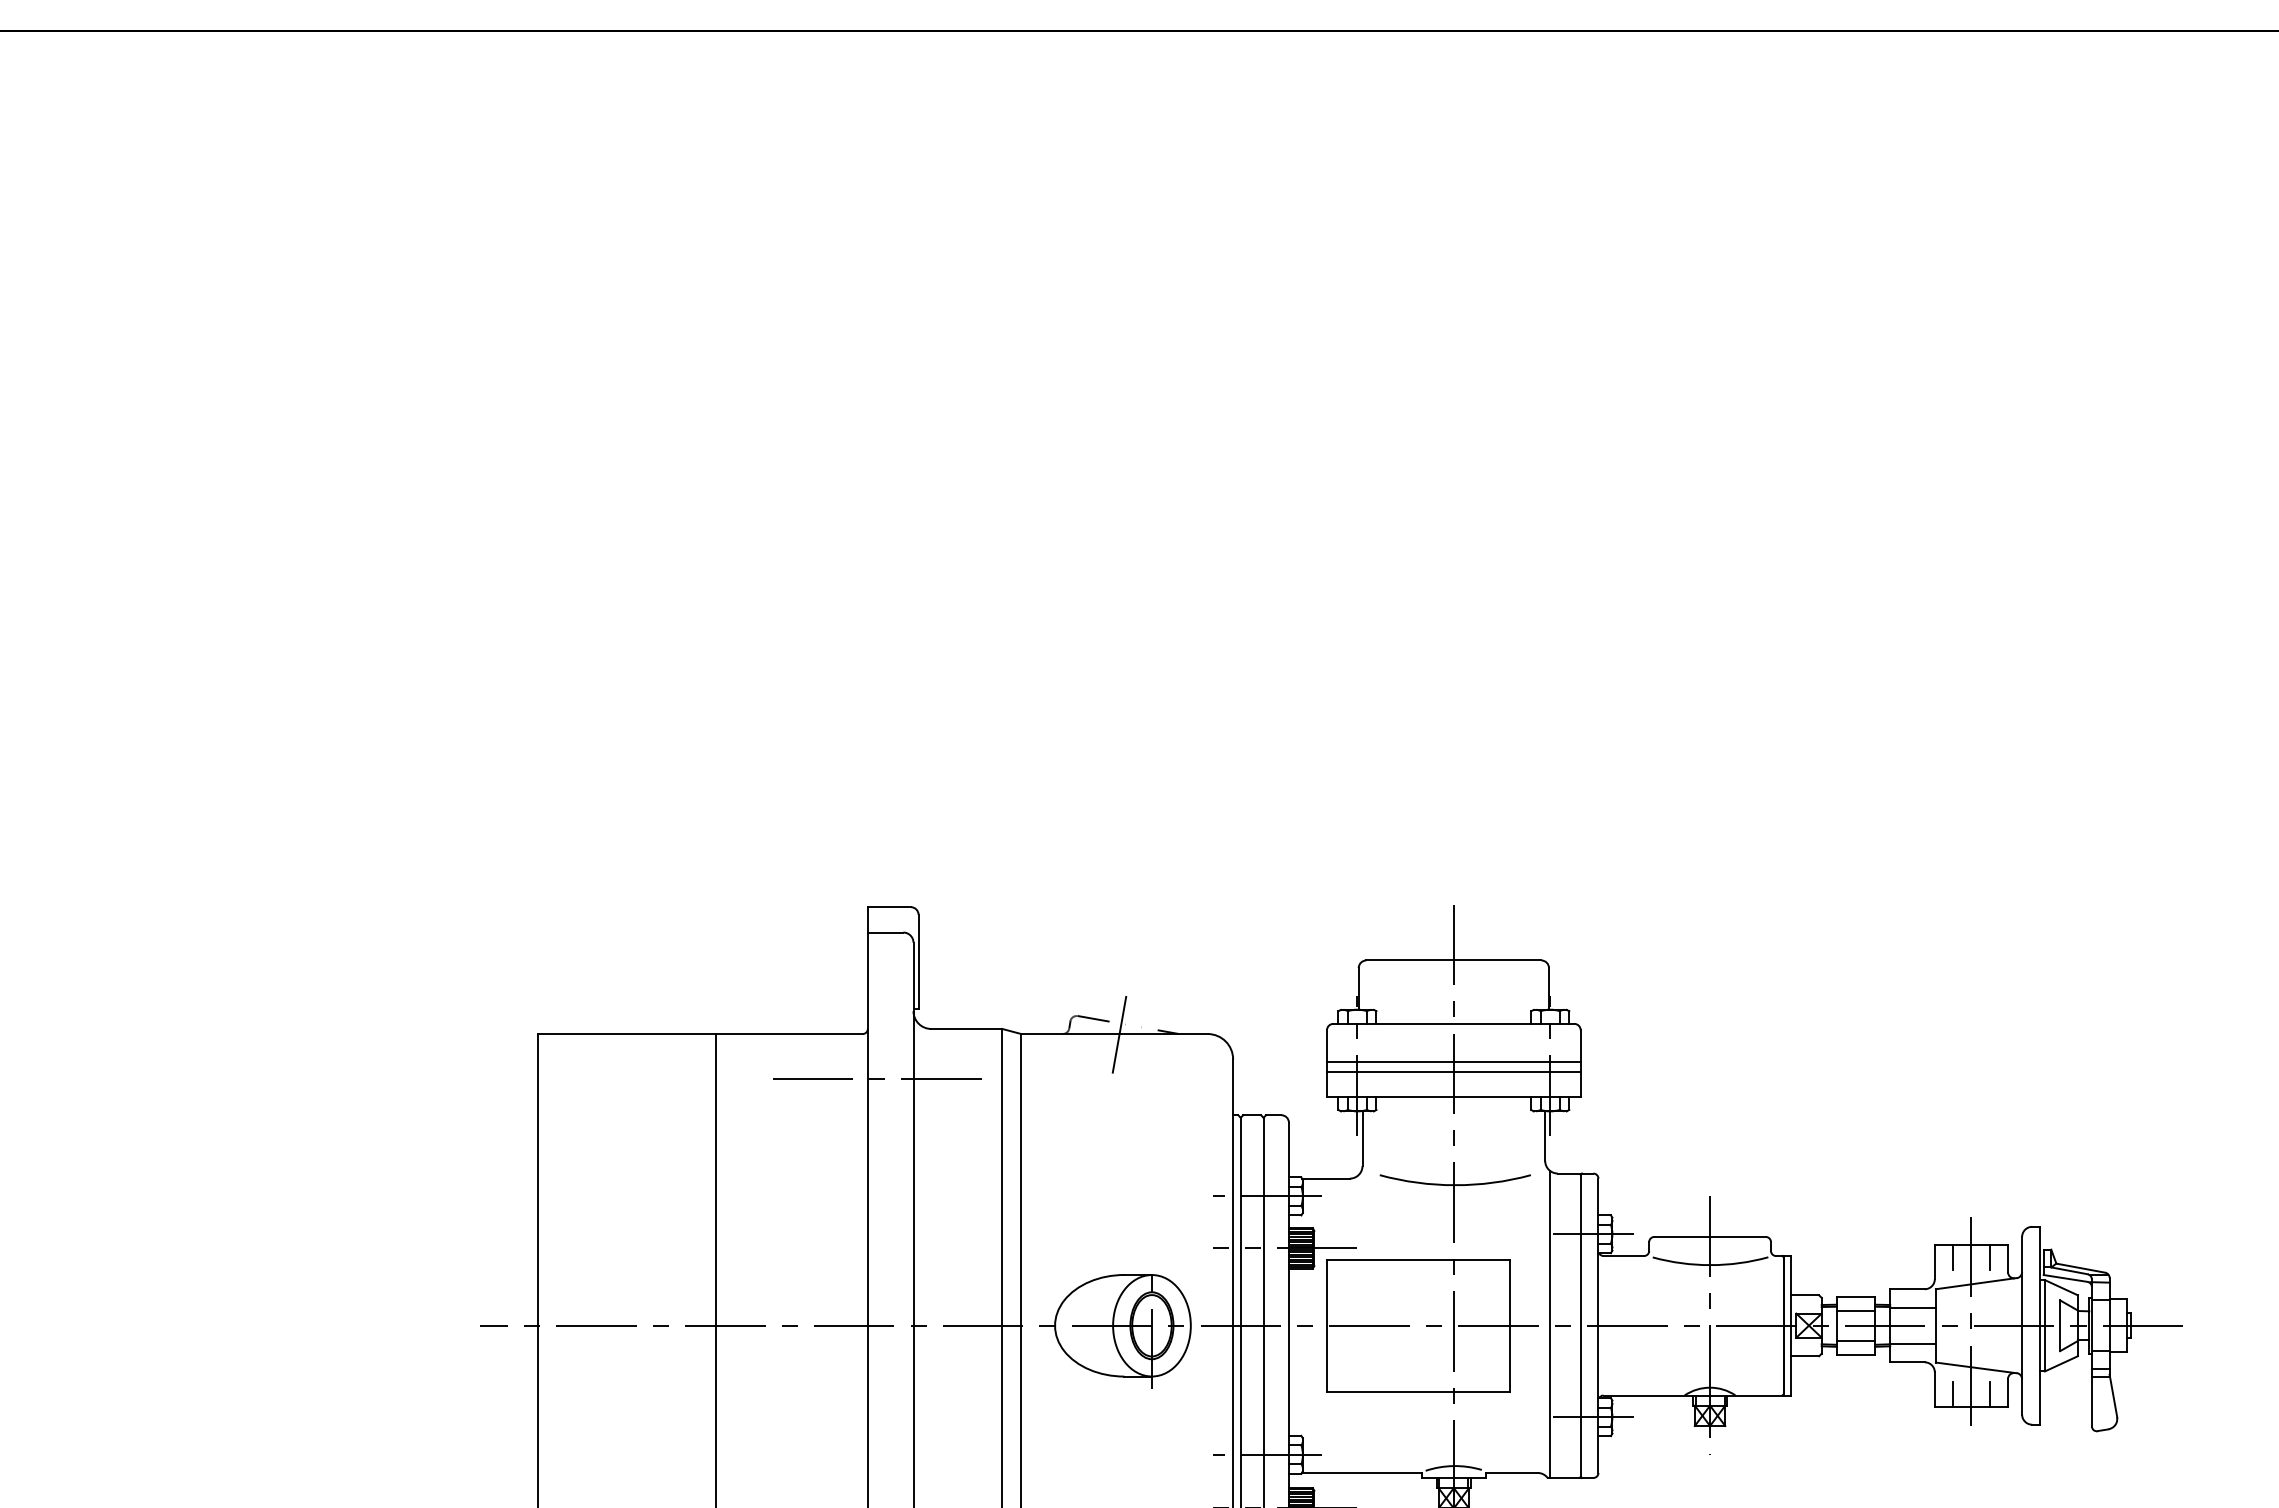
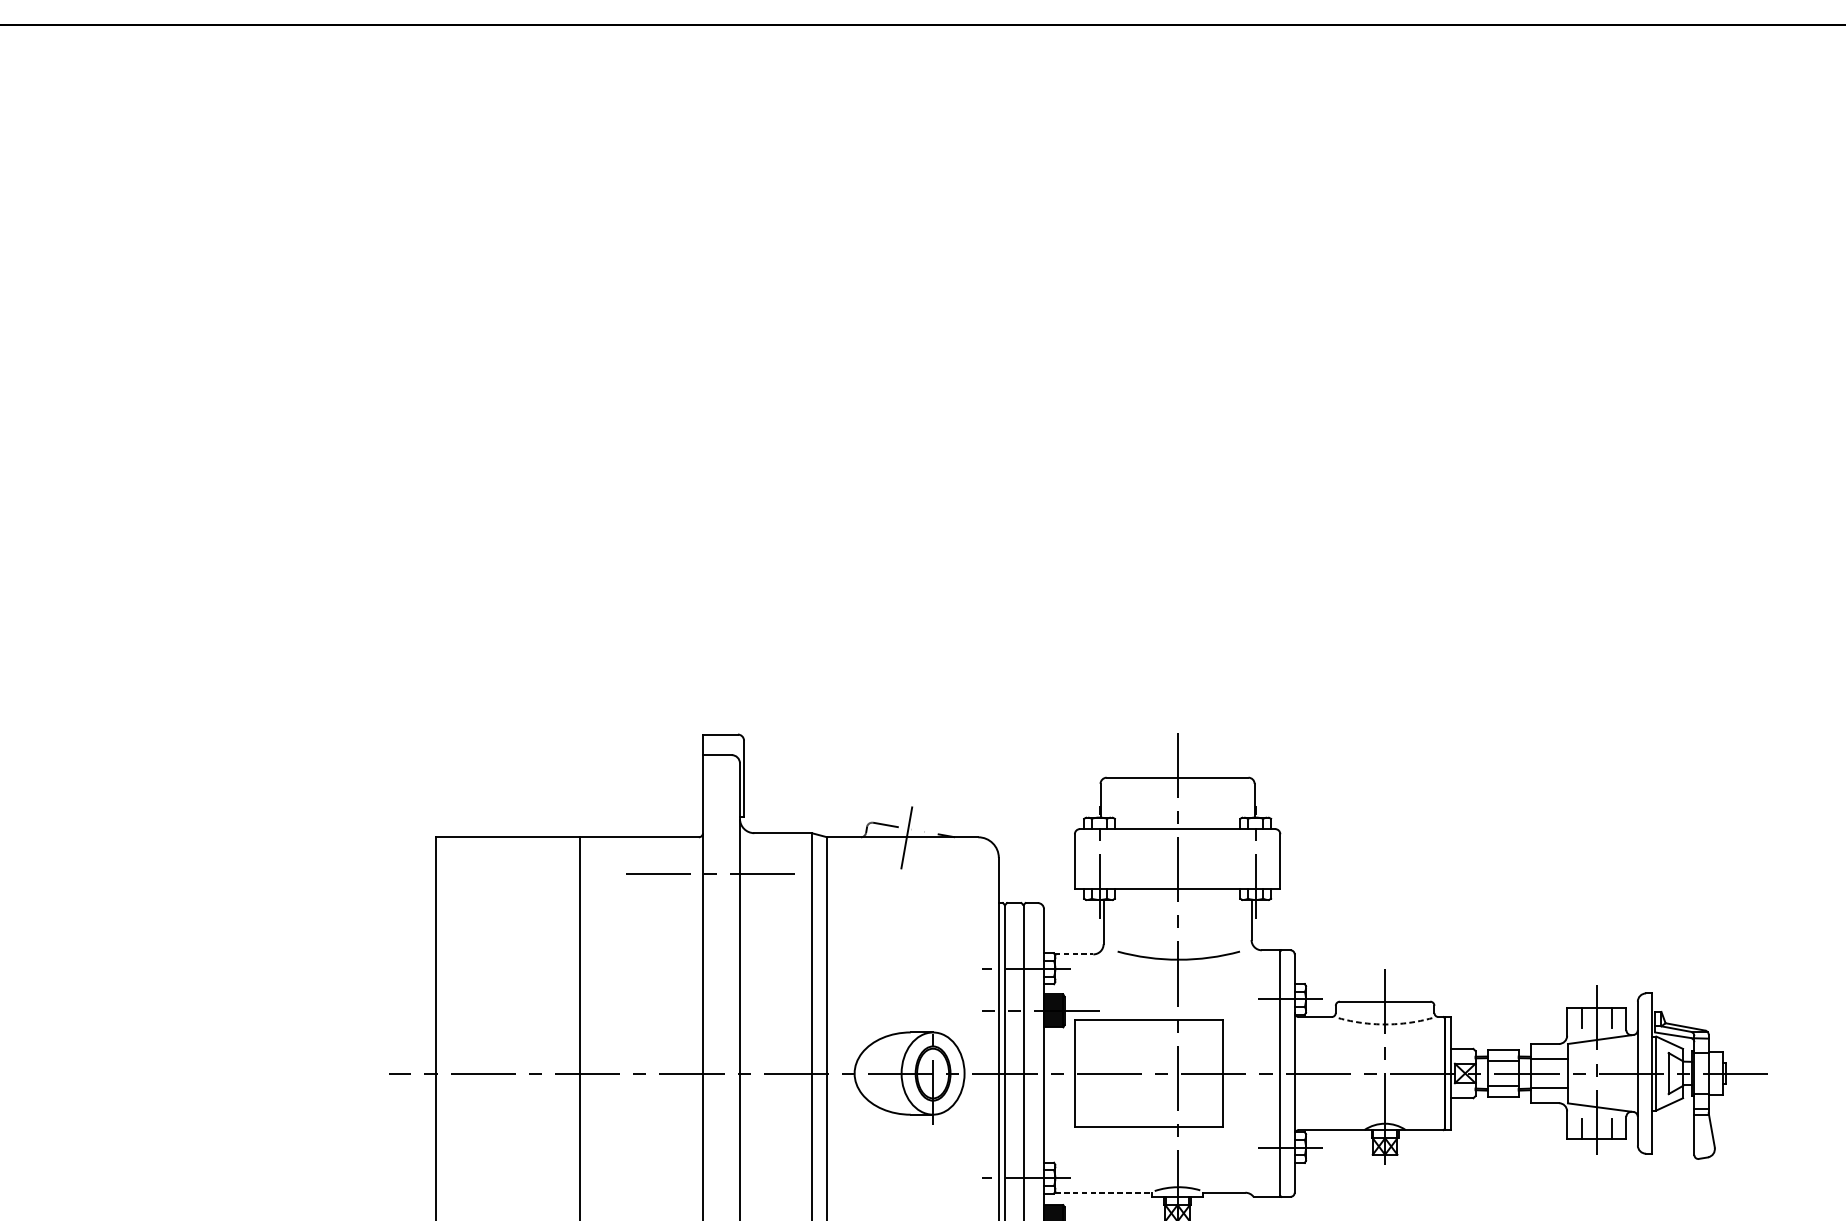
line: (1453, 1061) -> (1177, 859), removed
line: (1453, 1072) -> (1177, 868), removed
line: (1326, 1178) -> (1074, 954), solid -> dashed
arc: (1710, 1265) -> (1385, 1024), solid -> dashed
line: (1550, 1324) -> (1255, 1072), removed
line: (1362, 1472) -> (1103, 1192), solid -> dashed

